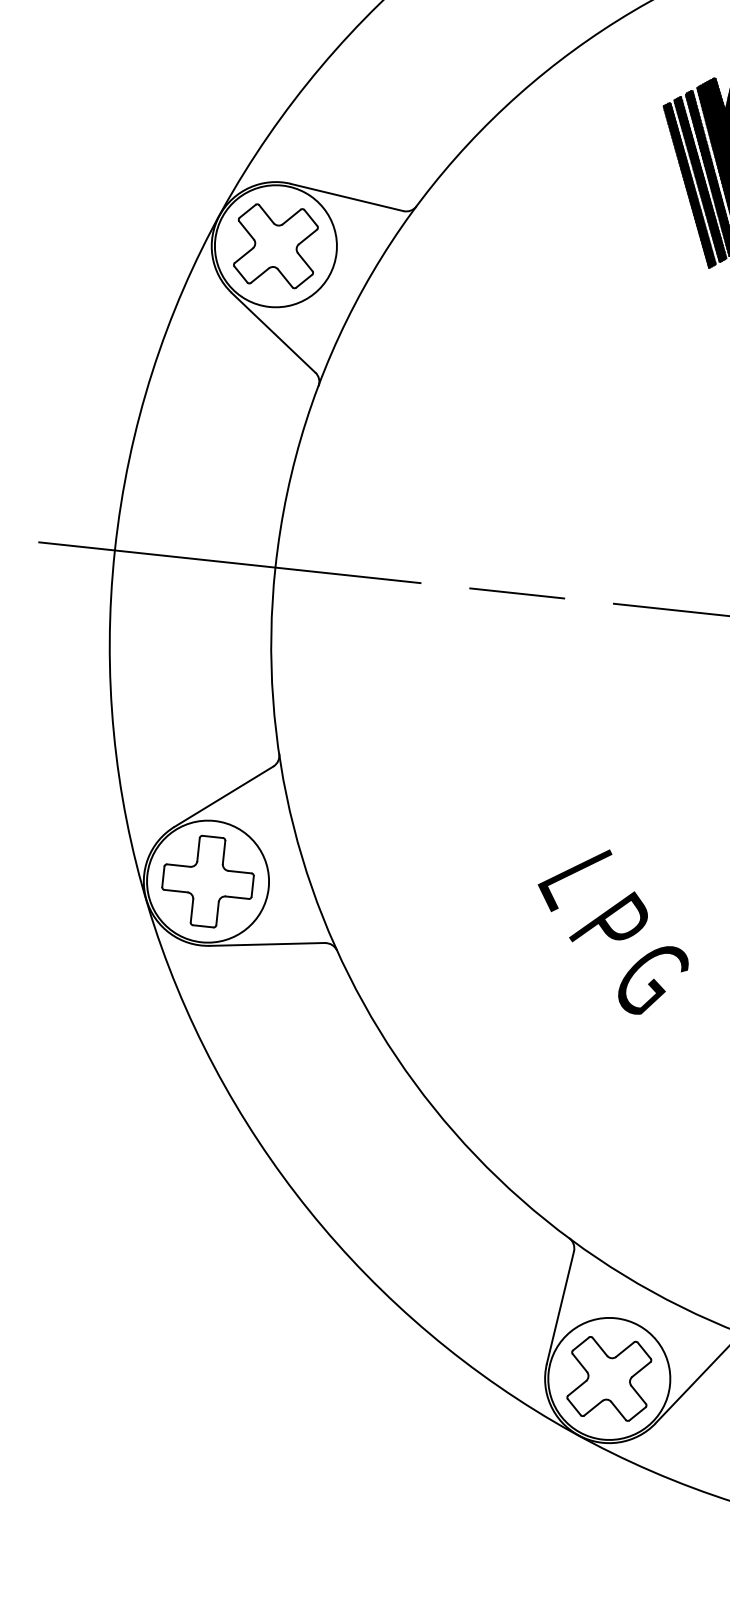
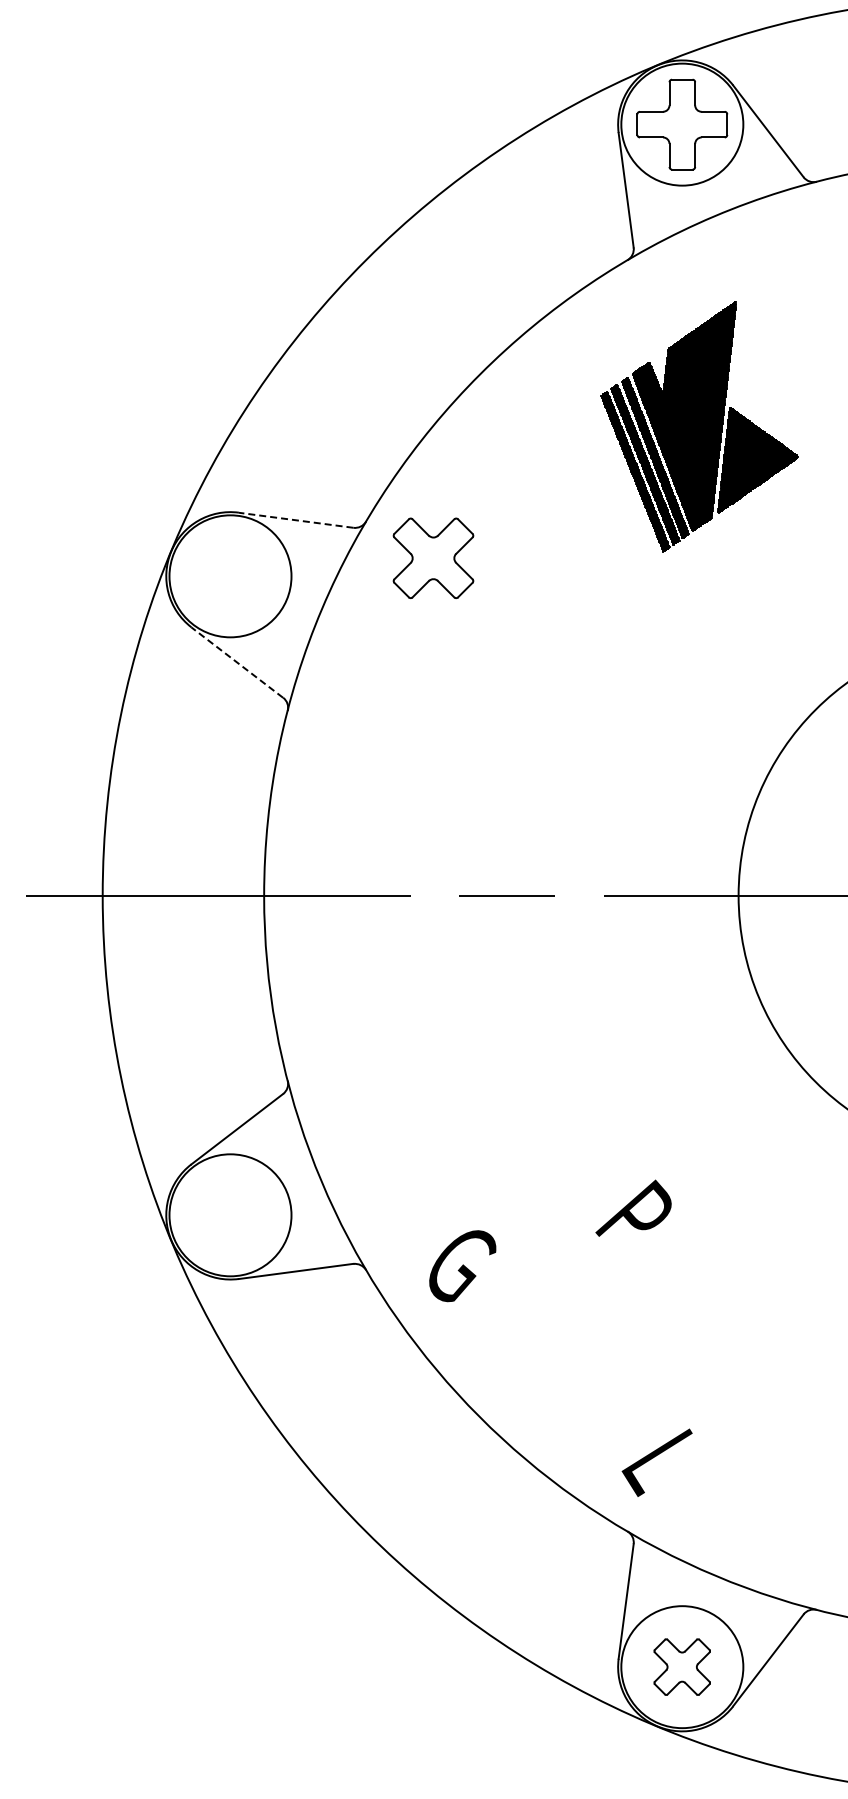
line: (347, 197) -> (296, 520), solid -> dashed
part: (276, 245) -> (433, 557), moved
line: (273, 332) -> (237, 662), solid -> dashed
text: (573, 879) -> (656, 1462), moved
part: (208, 881) -> (230, 1215), removed
text: (653, 980) -> (462, 1266), moved
part: (608, 1378) -> (681, 1666), size x0.7

